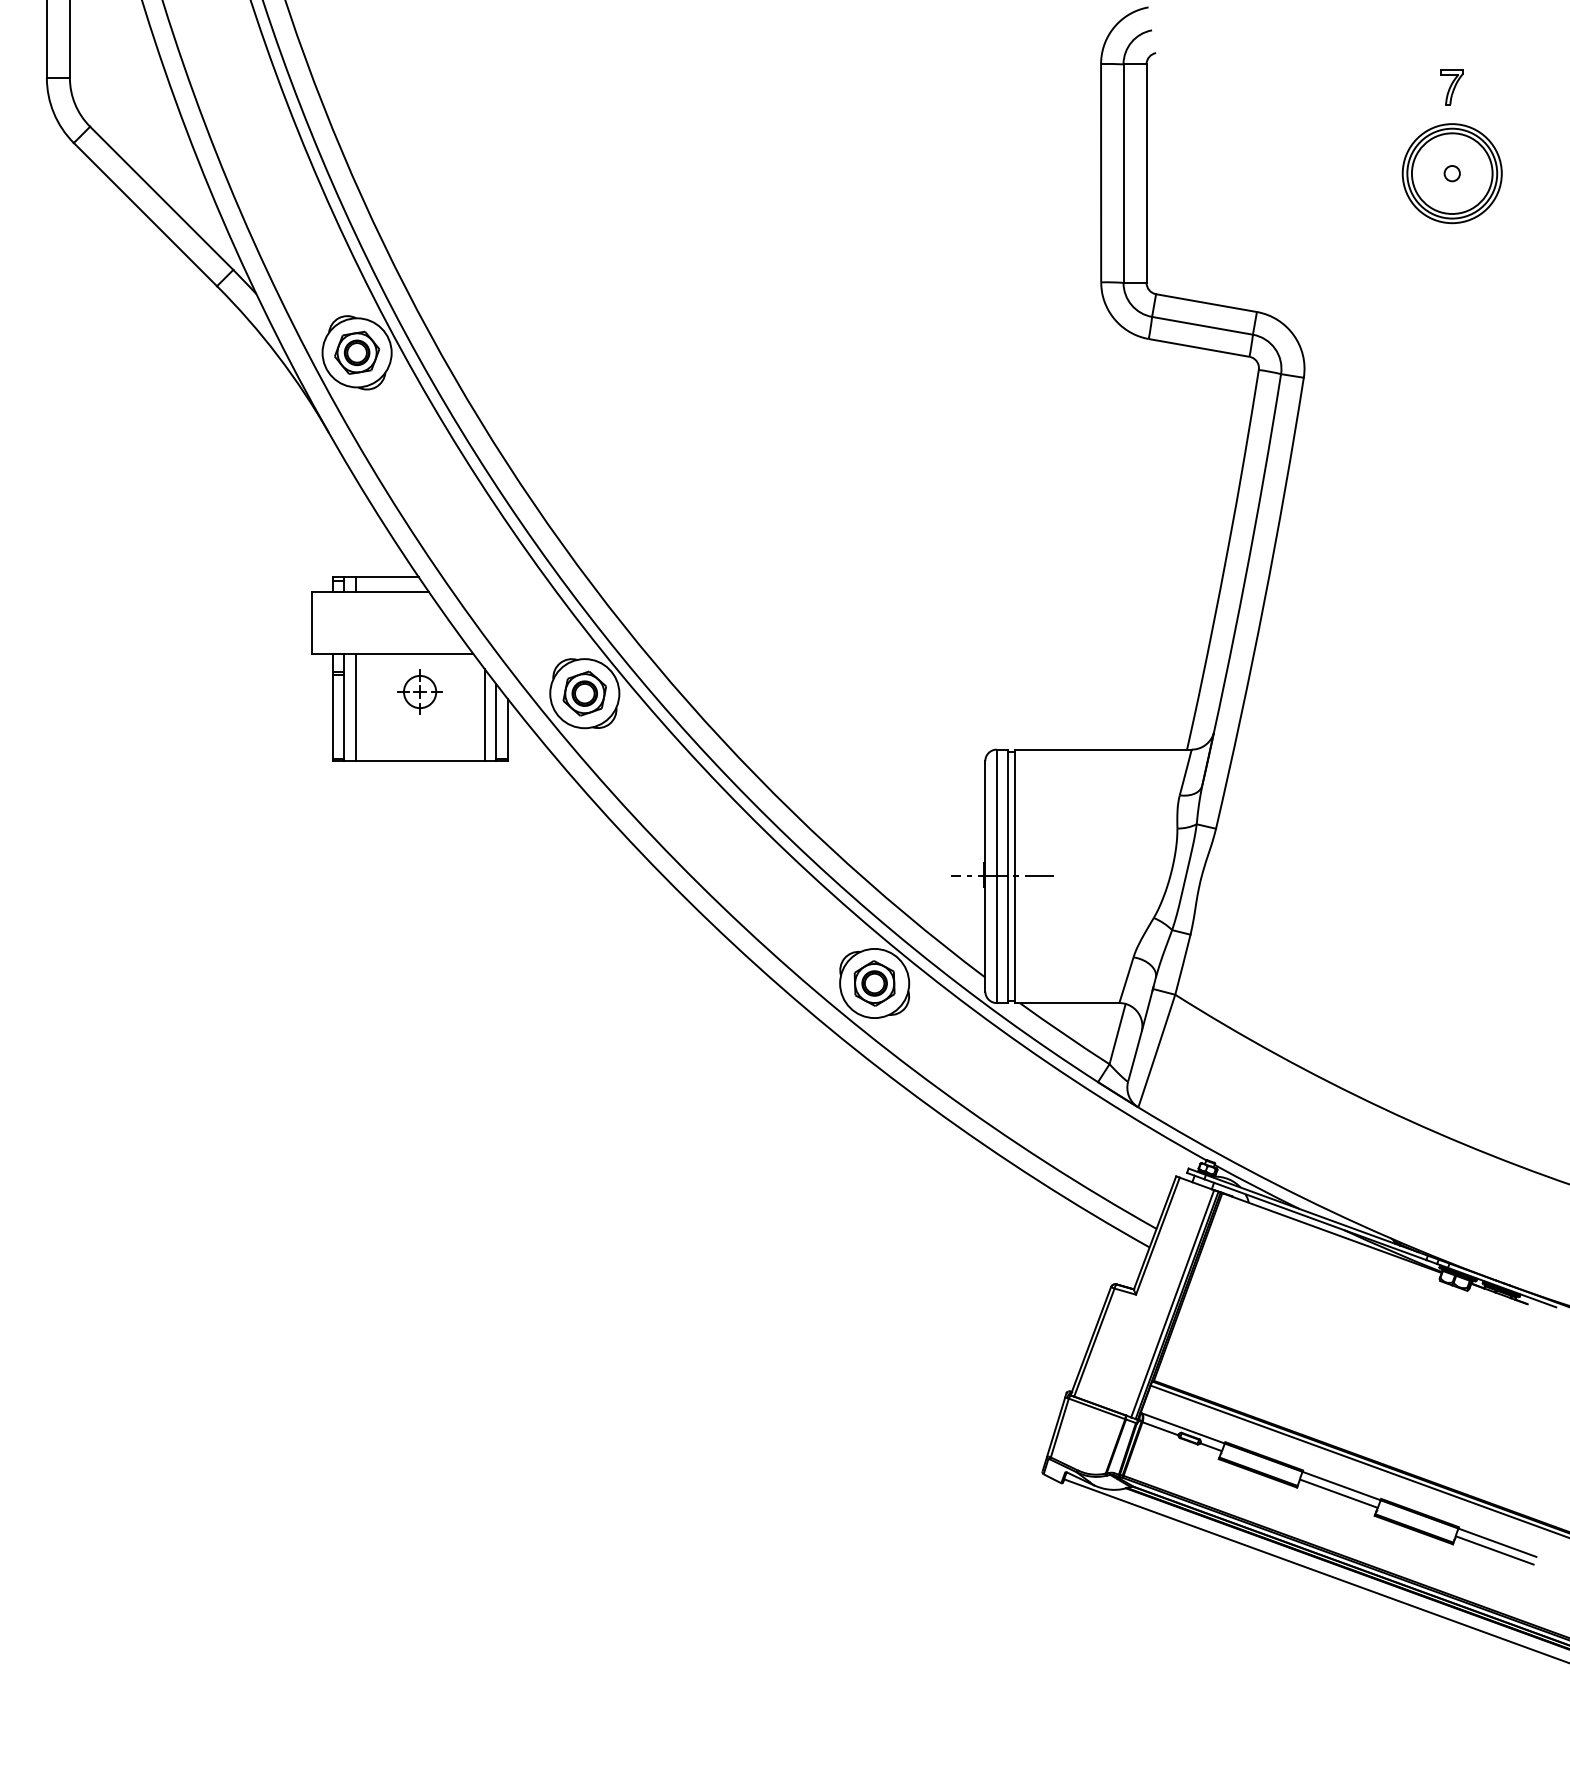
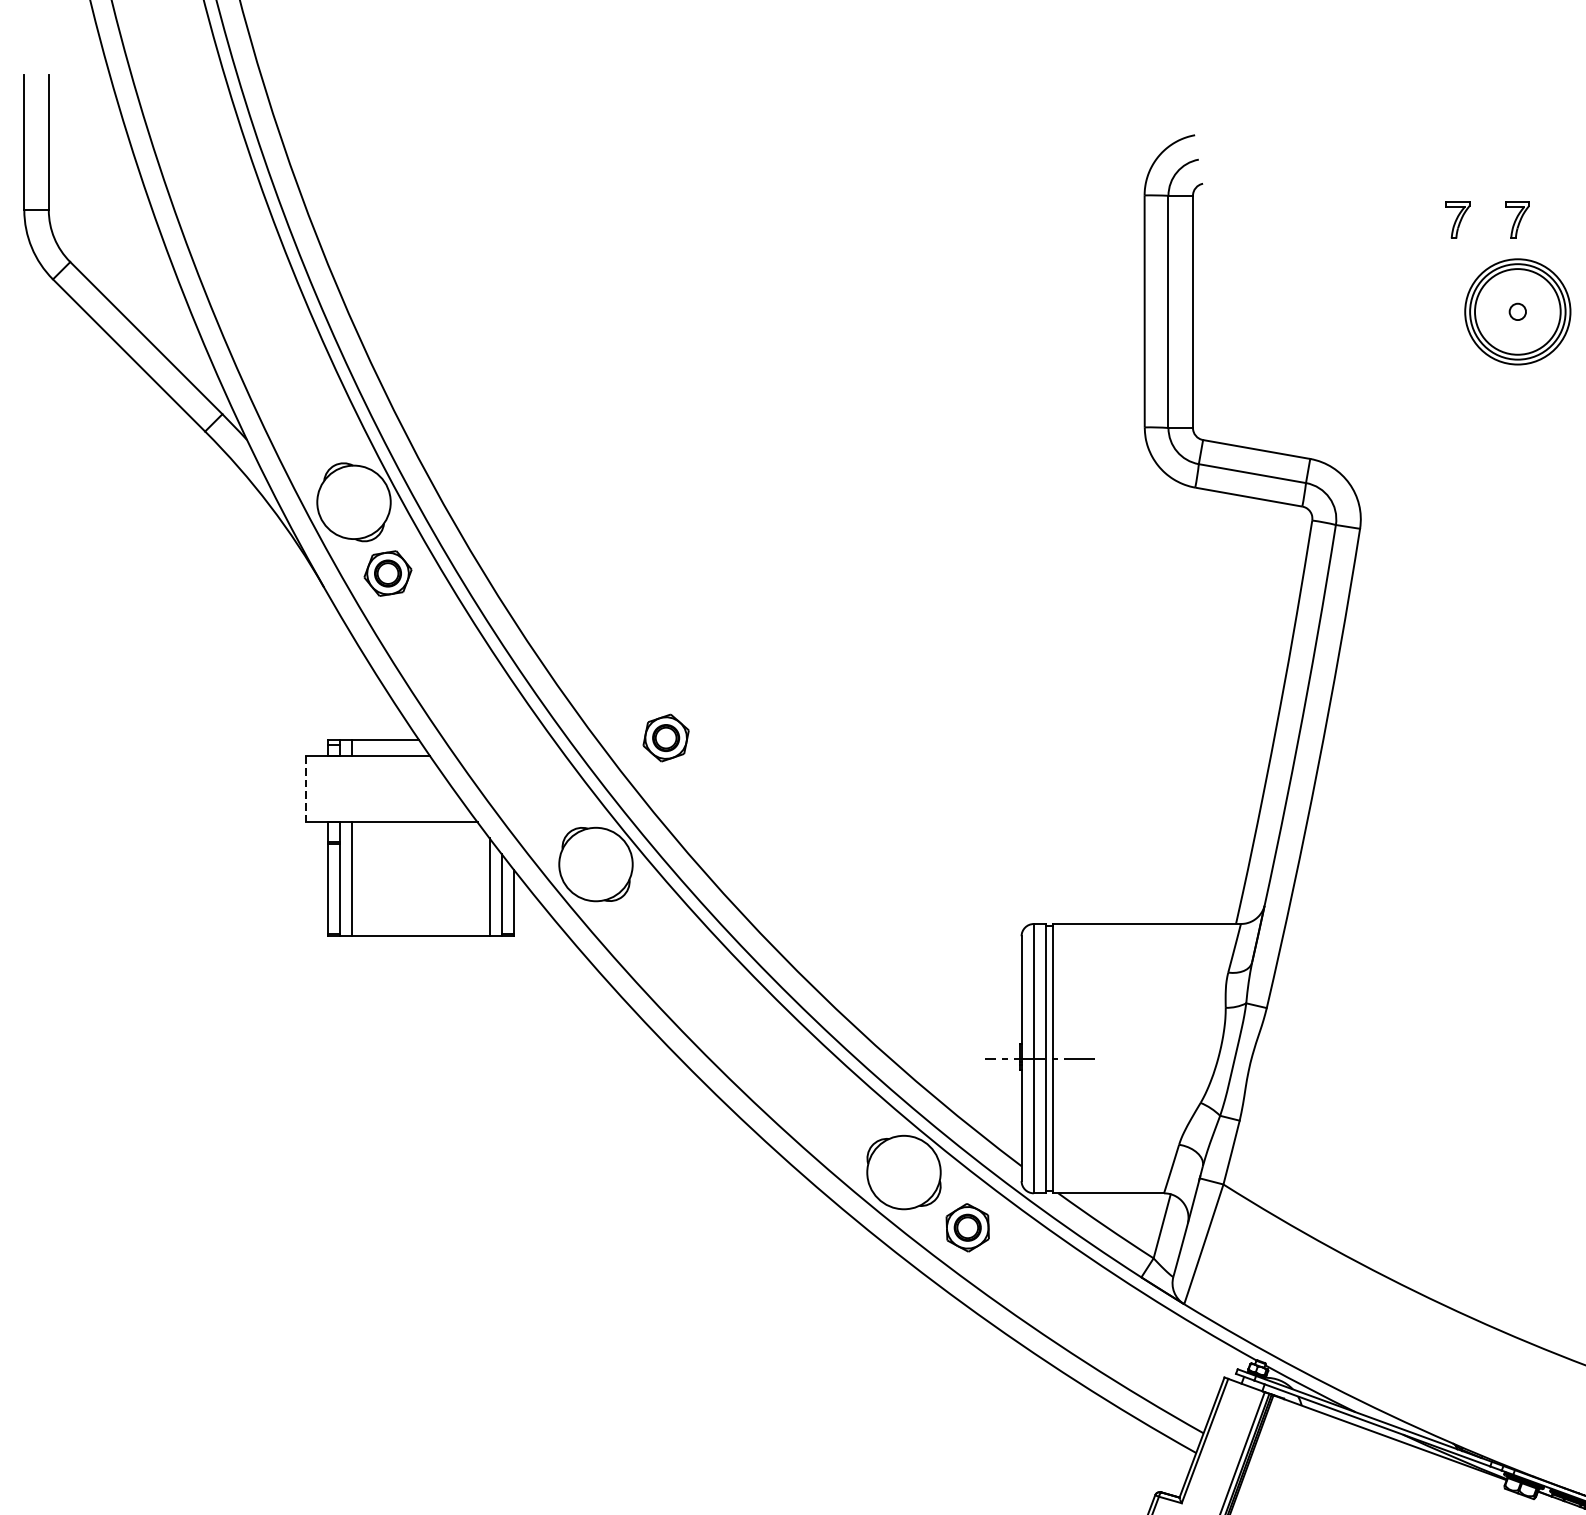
part: (1395, 87) -> (1457, 220), added
part: (357, 352) -> (388, 573), moved
line: (311, 622) -> (305, 788), solid -> dashed
part: (419, 691) -> (420, 862), removed
part: (584, 693) -> (665, 737), moved
part: (874, 983) -> (967, 1227), moved

